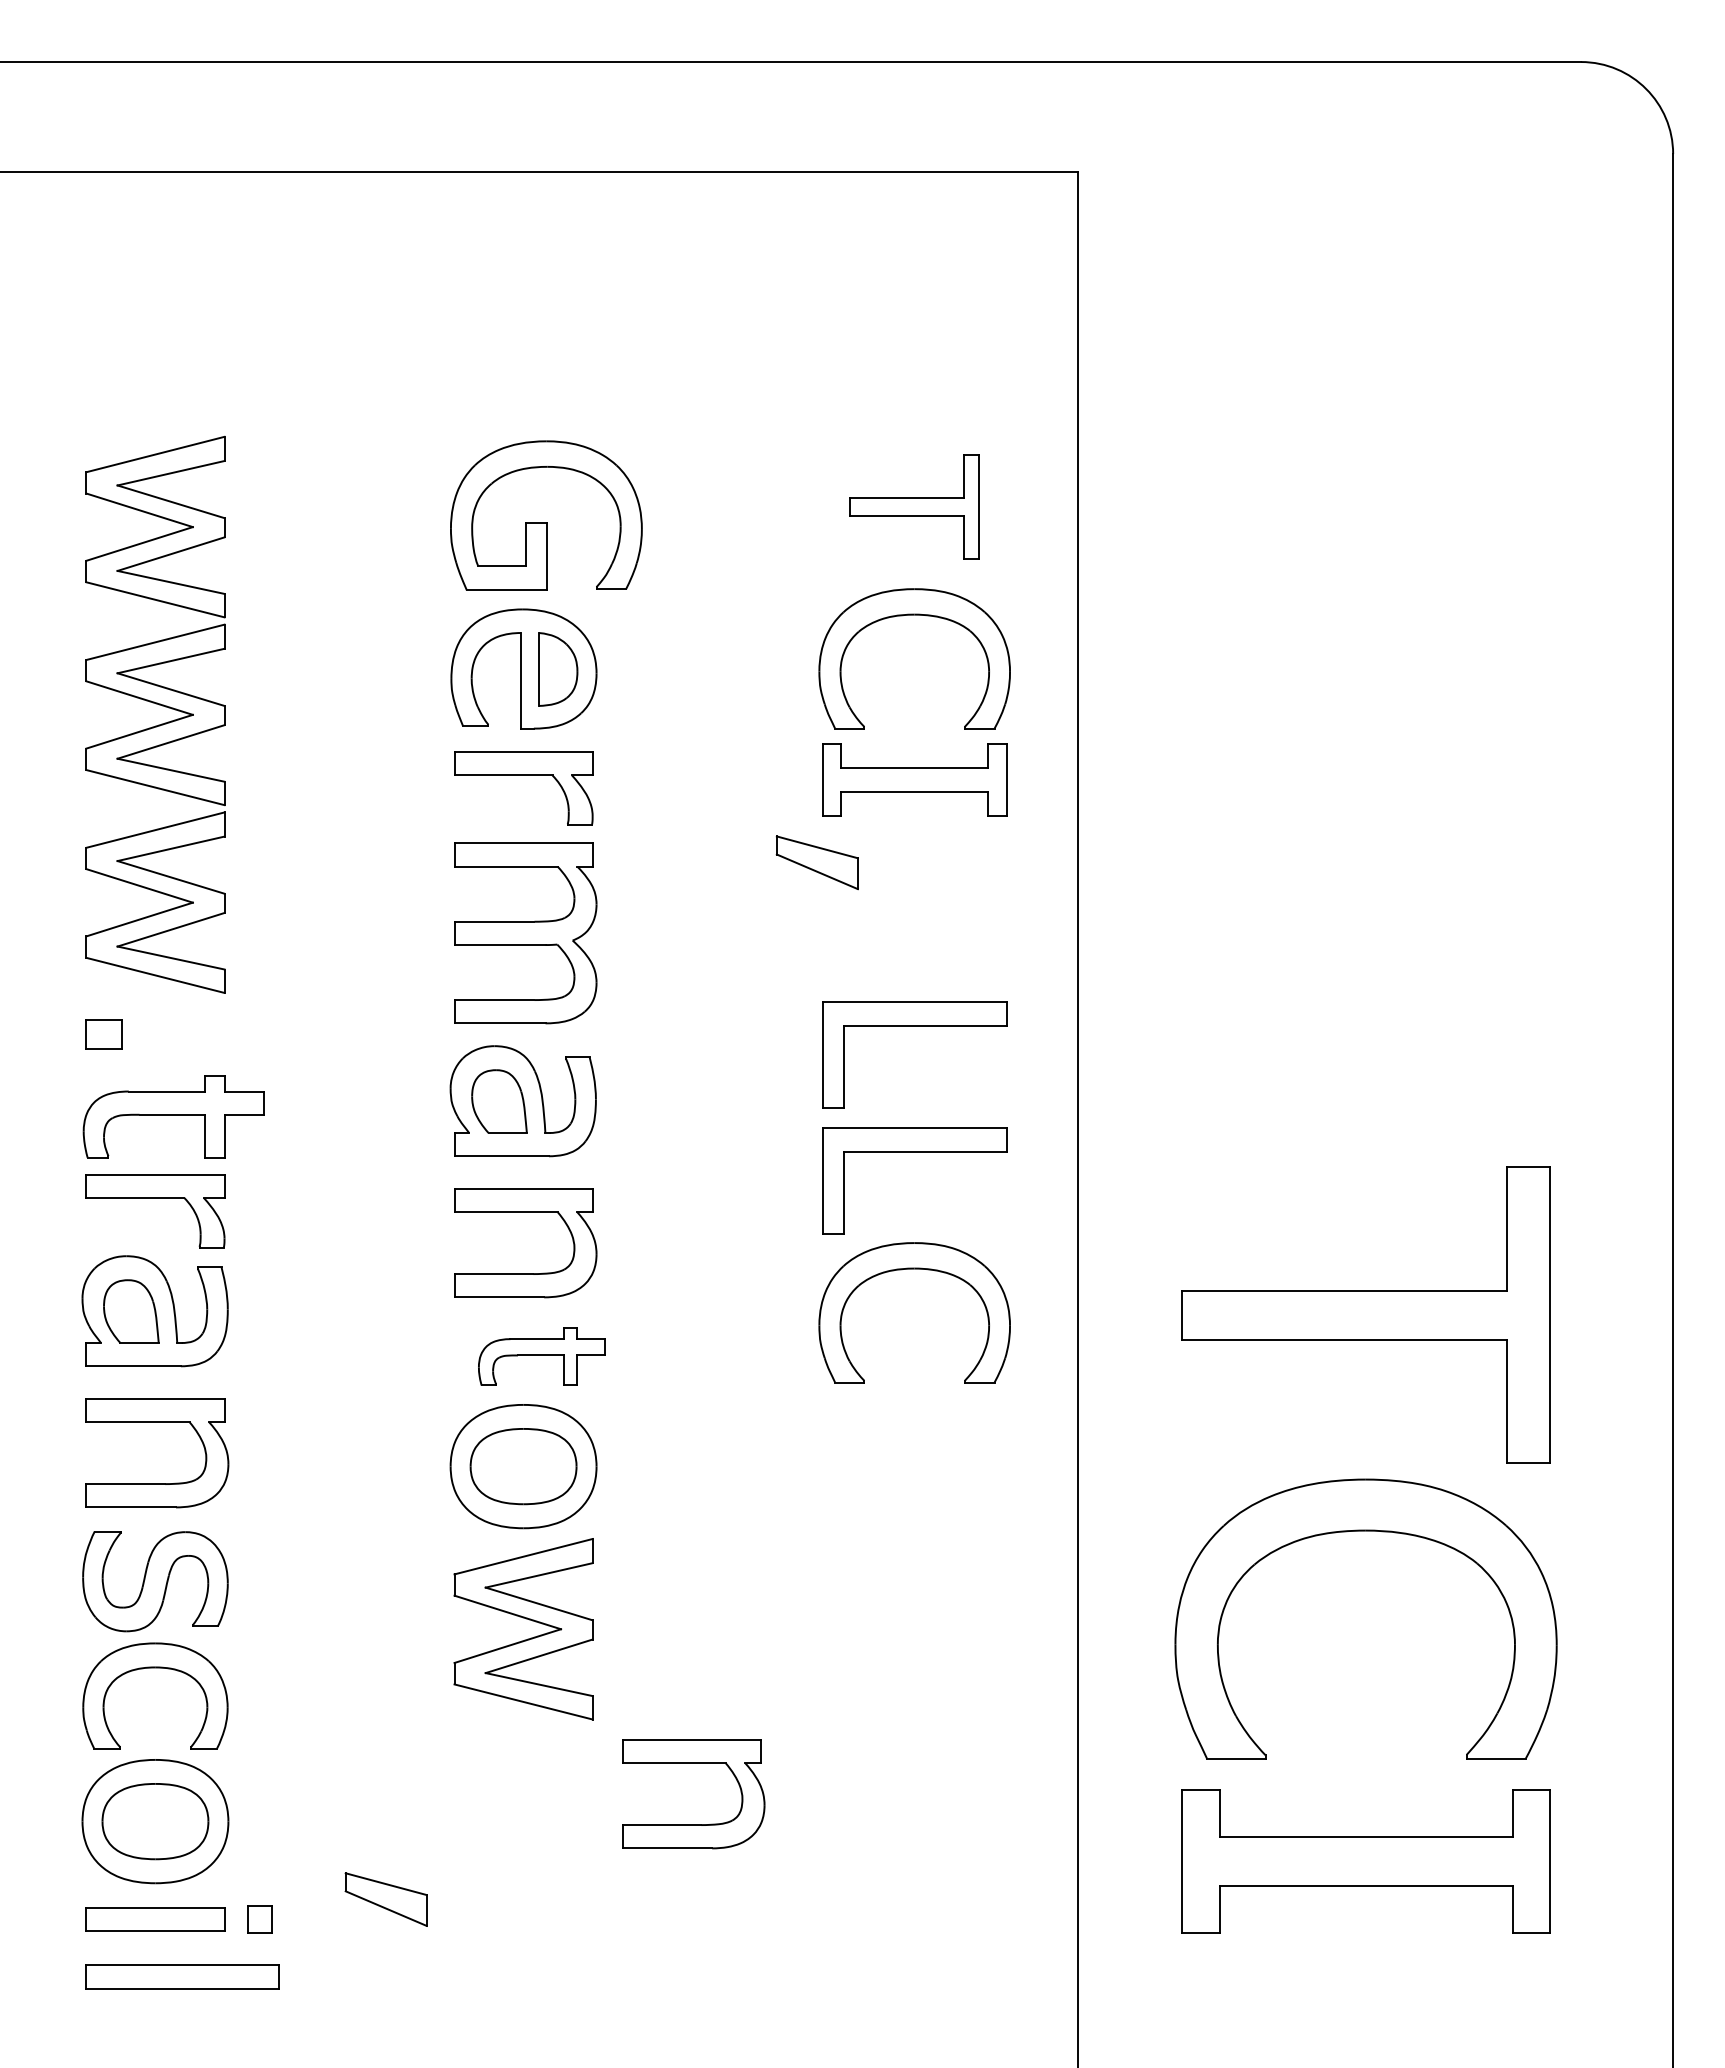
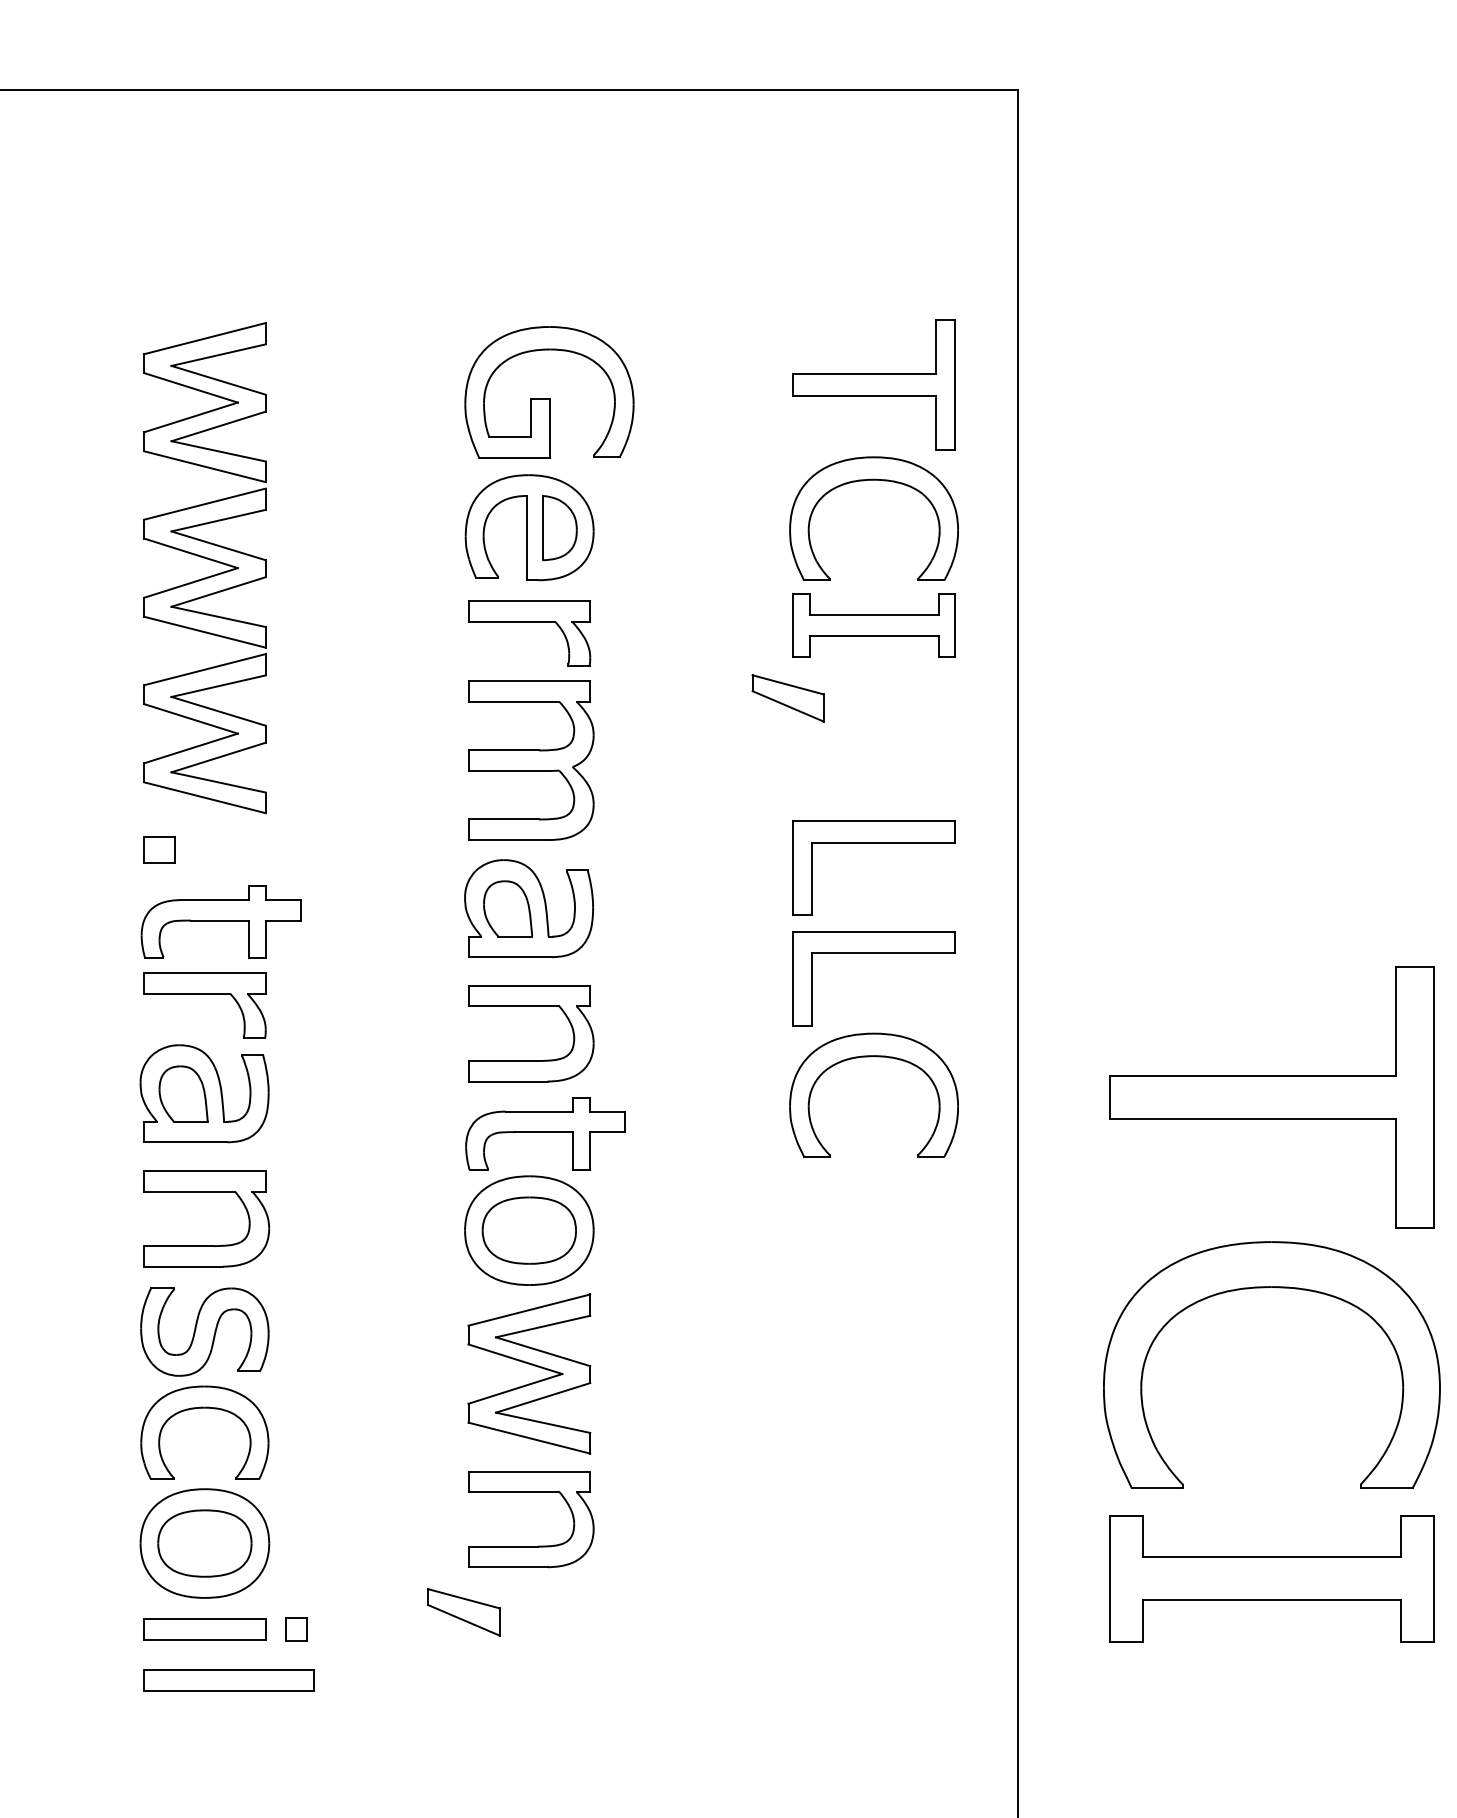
part: (914, 506) -> (873, 384), size x1.43
part: (541, 1356) -> (545, 1133), size x1.43
part: (693, 1824) -> (531, 1546), moved
part: (385, 1899) -> (463, 1612), moved

